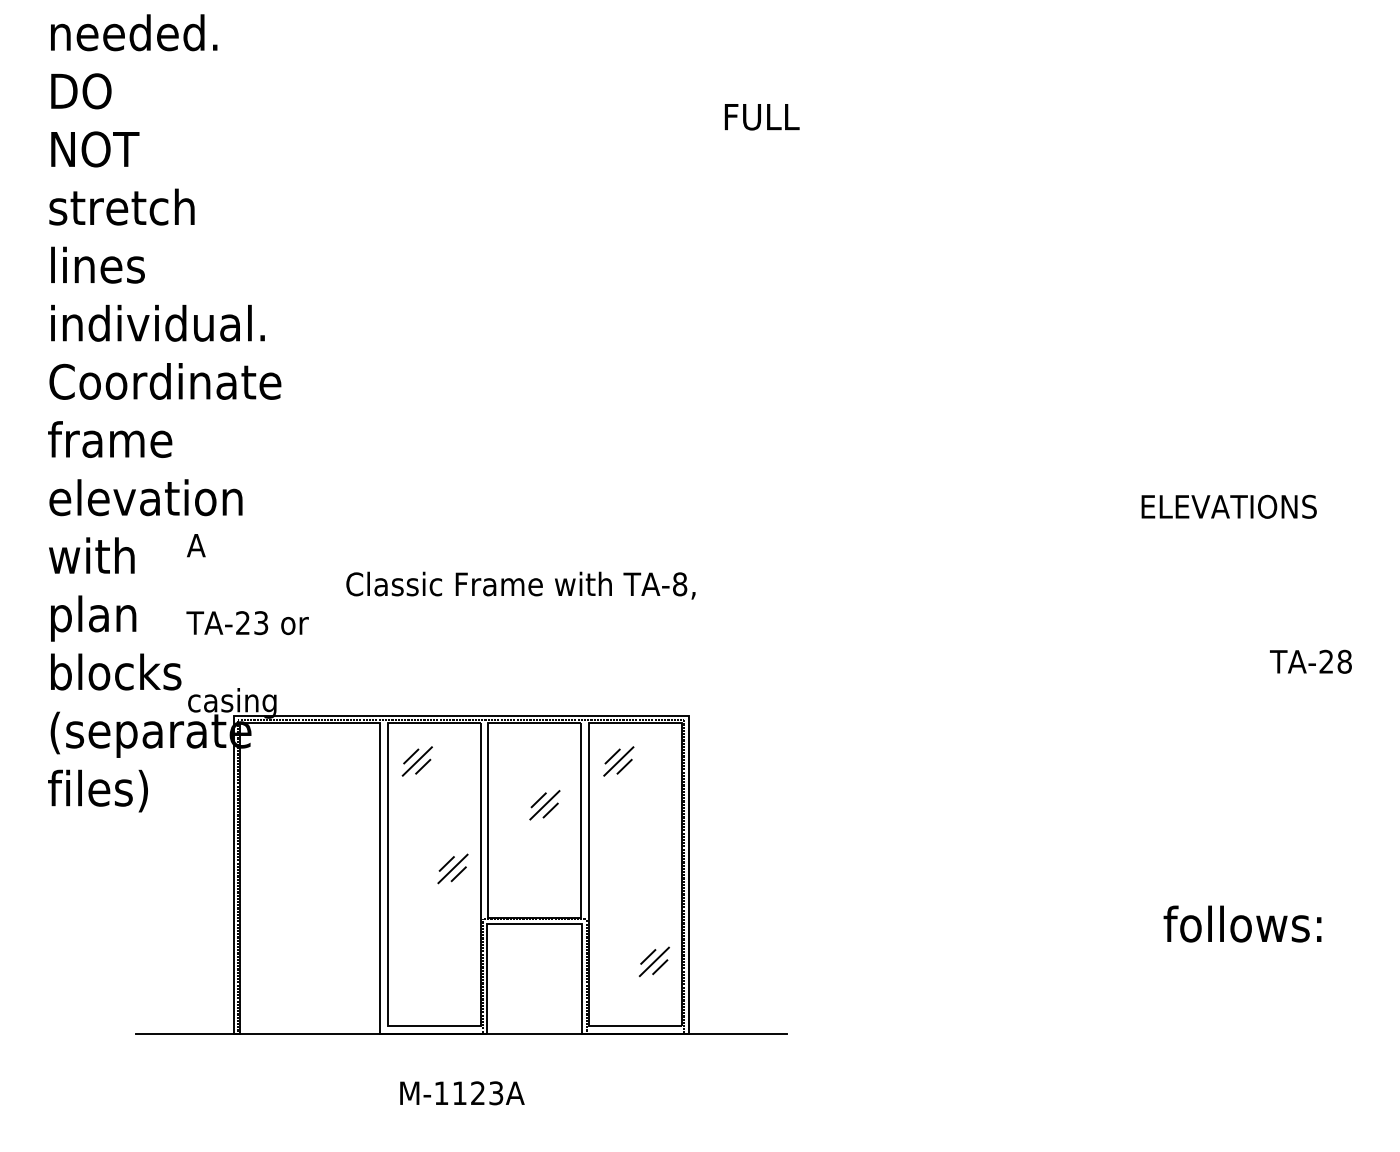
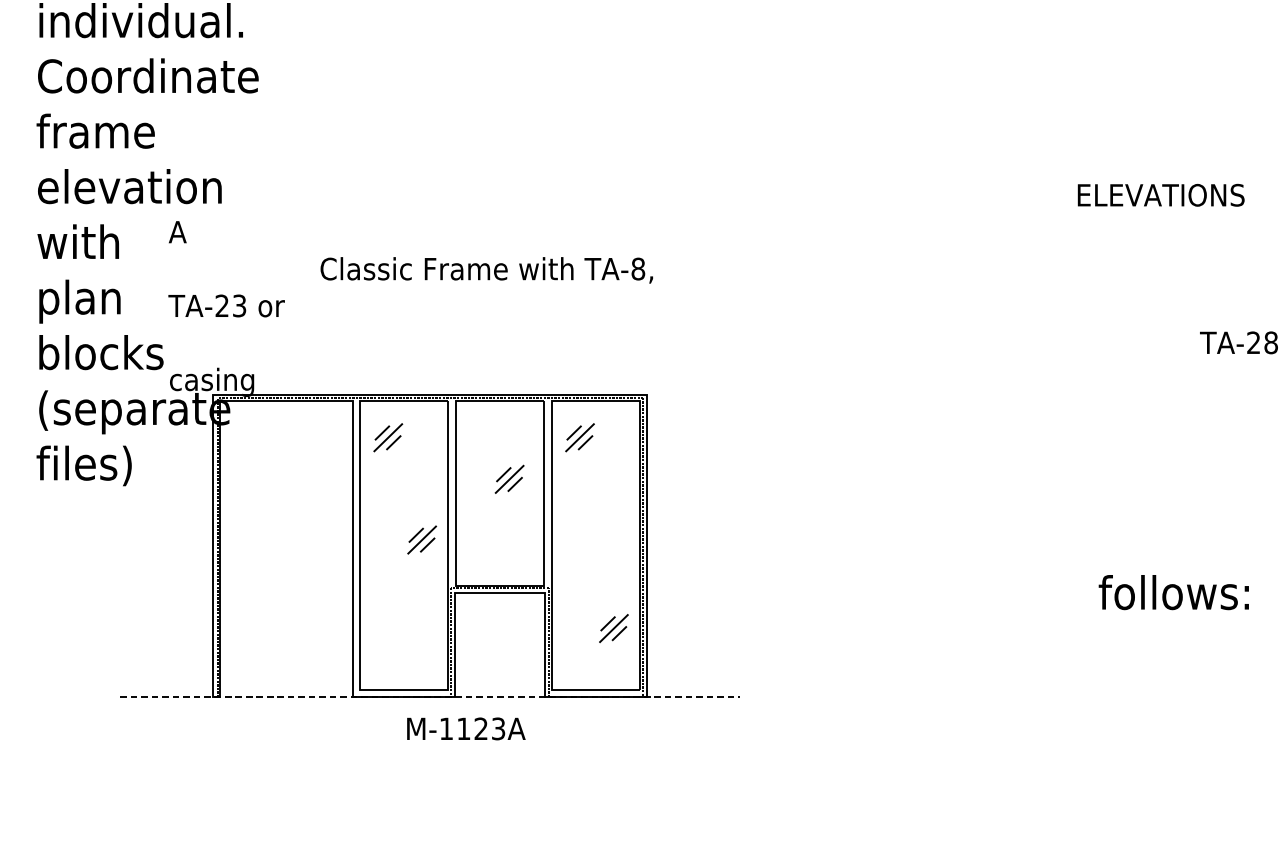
line: (461, 1033) -> (430, 696), solid -> dashed
text: (462, 1093) -> (466, 729), moved

